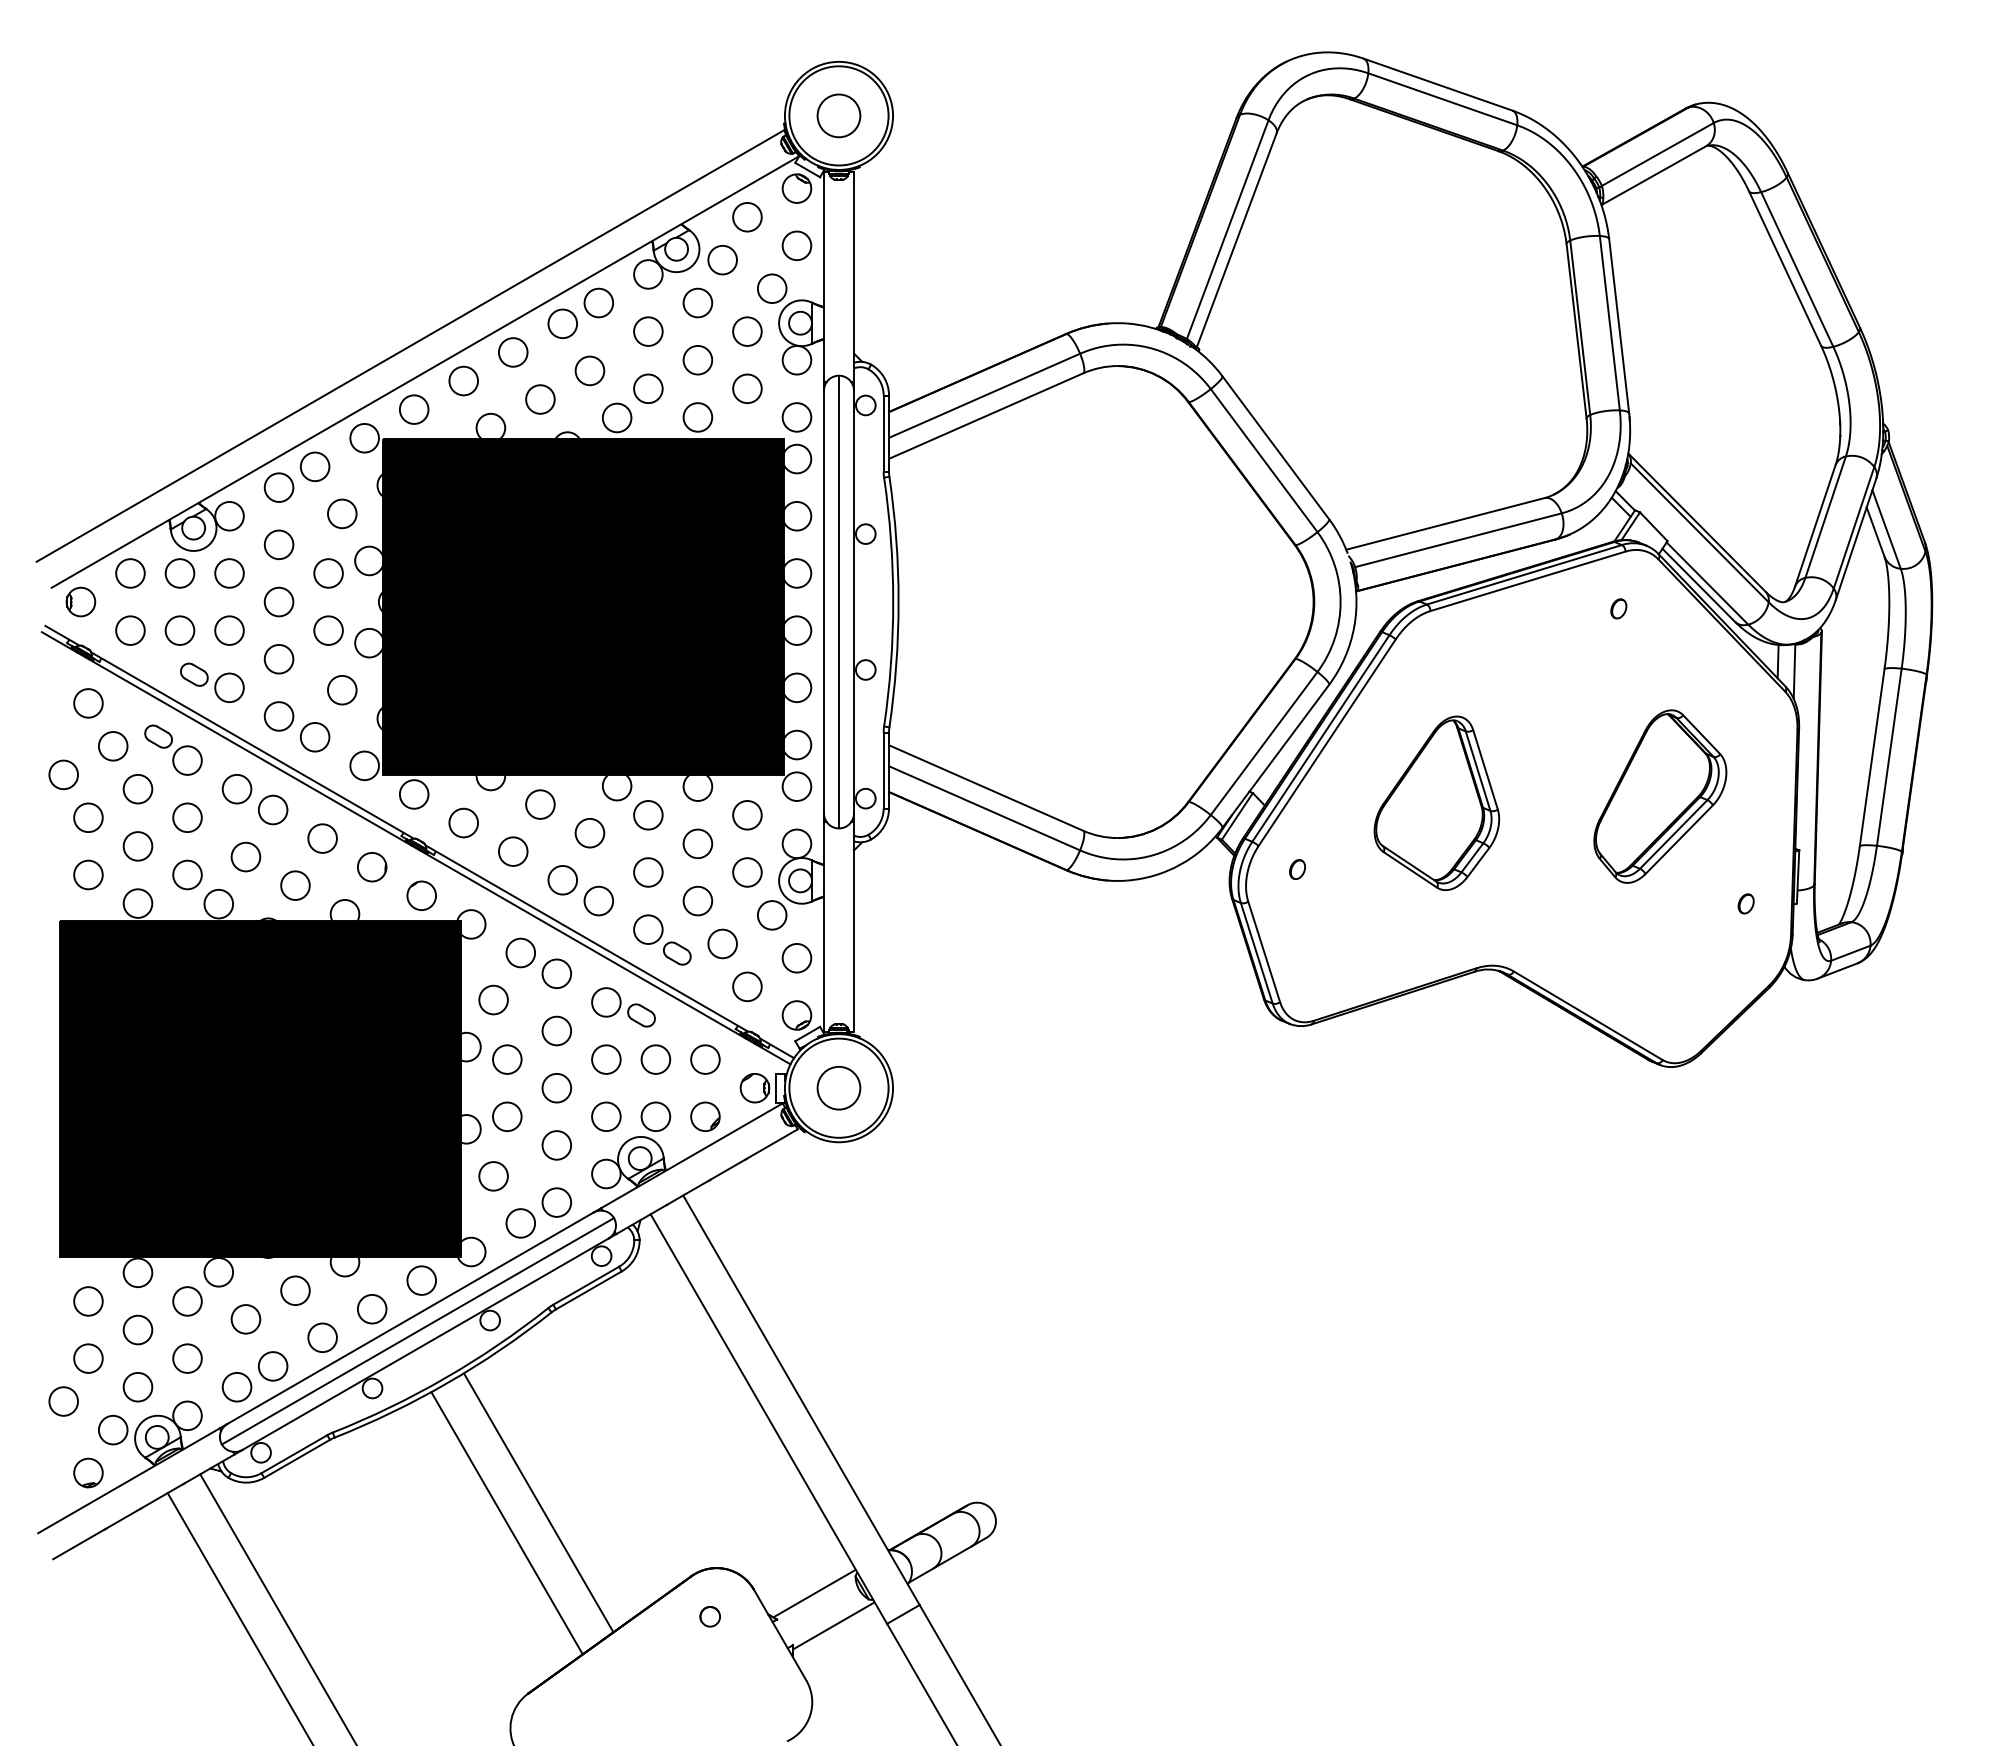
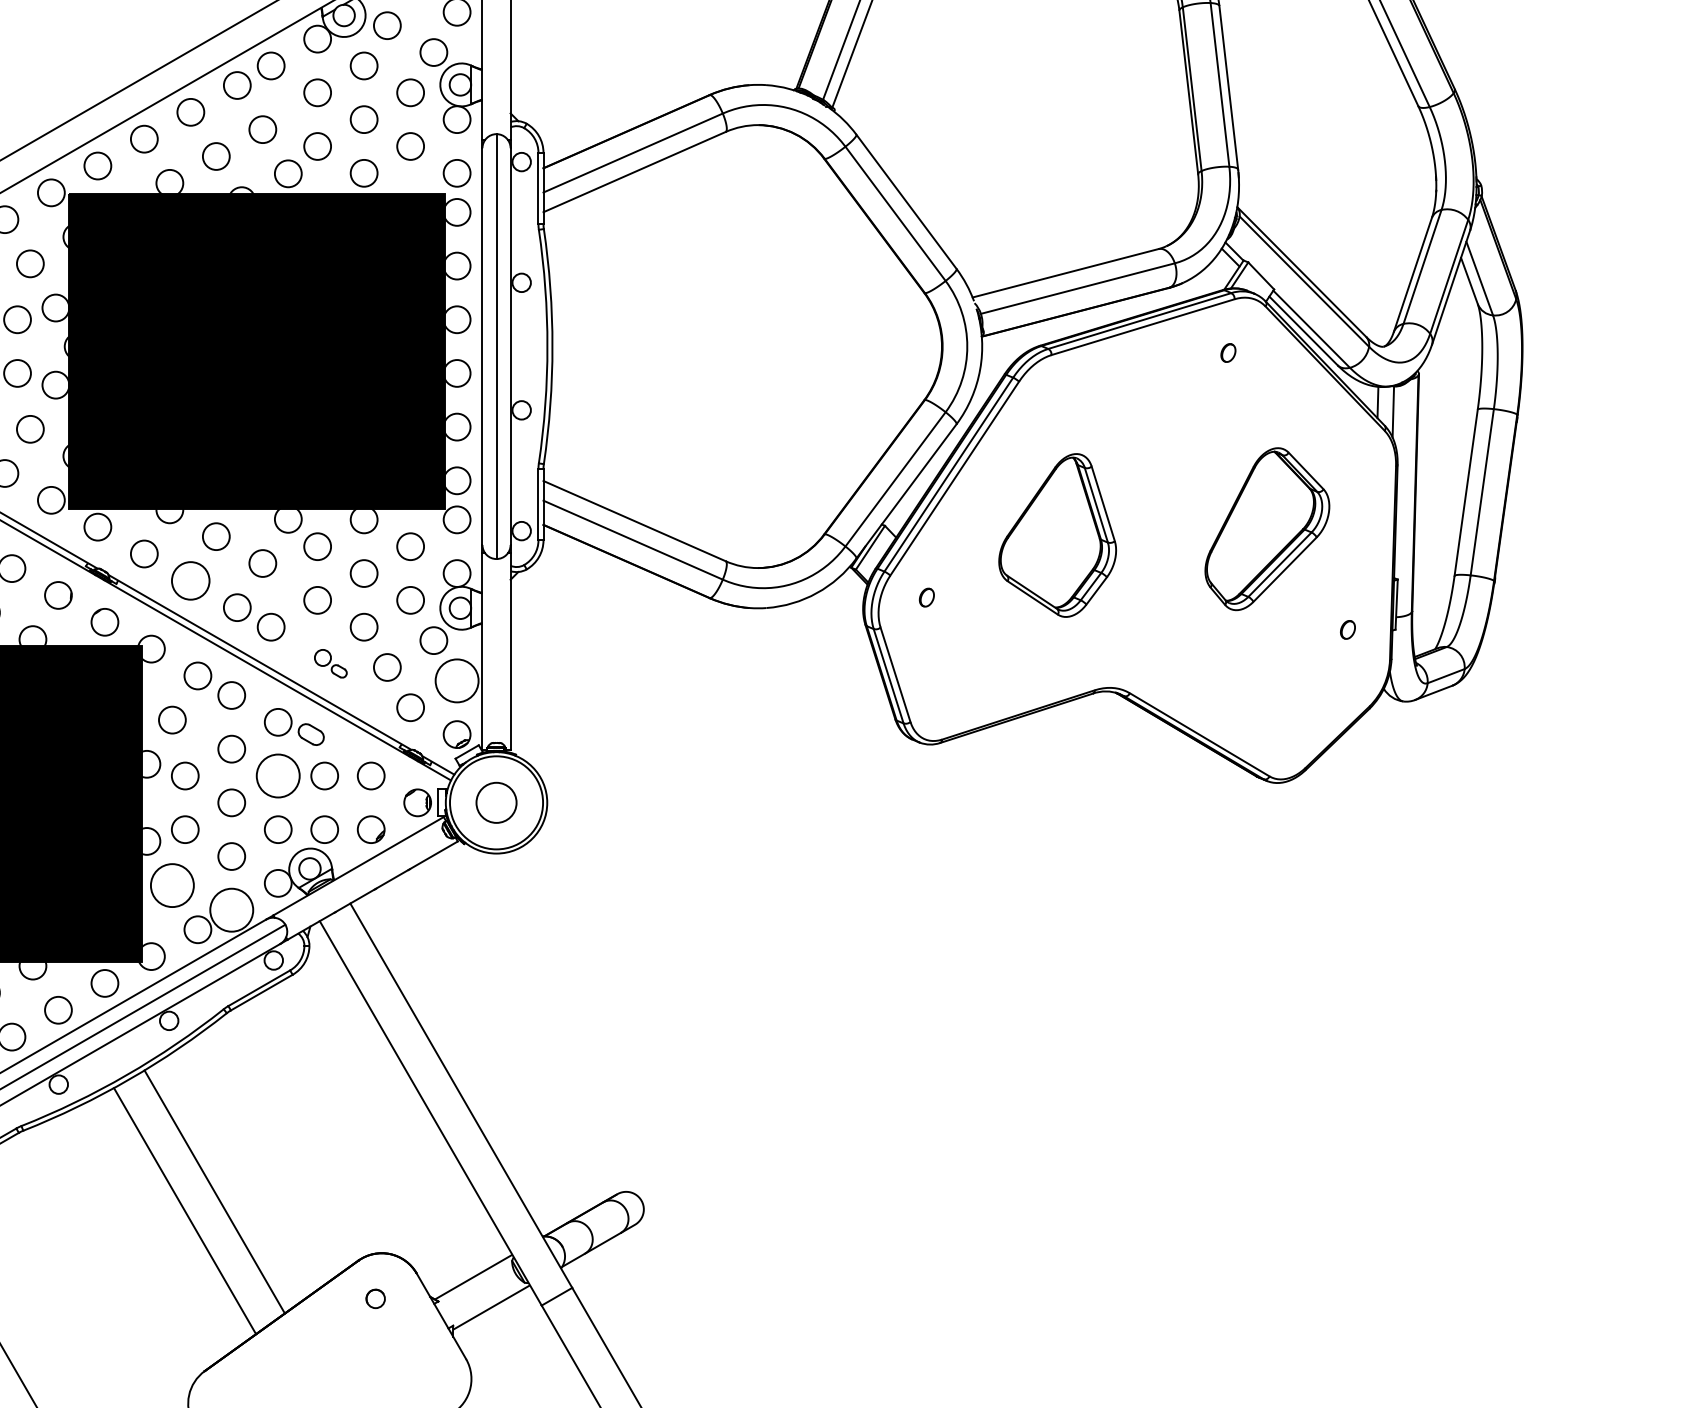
circle: (513, 851) -> (191, 580), size x1.4
part: (662, 939) -> (330, 663), size x0.6
circle: (796, 957) -> (456, 680), size x1.6
circle: (606, 1059) -> (278, 775), size x1.6
circle: (493, 1176) -> (172, 885), size x1.6
circle: (556, 1202) -> (231, 910), size x1.6

